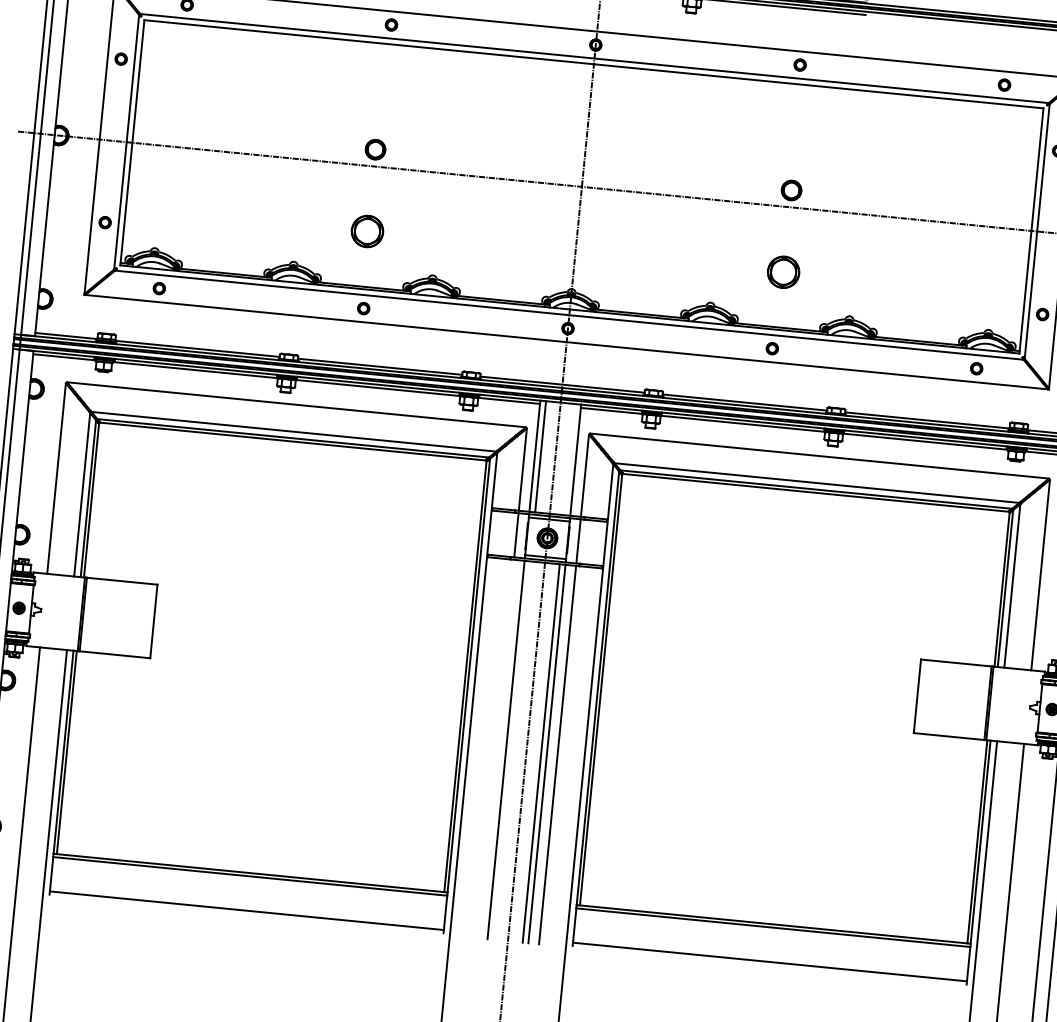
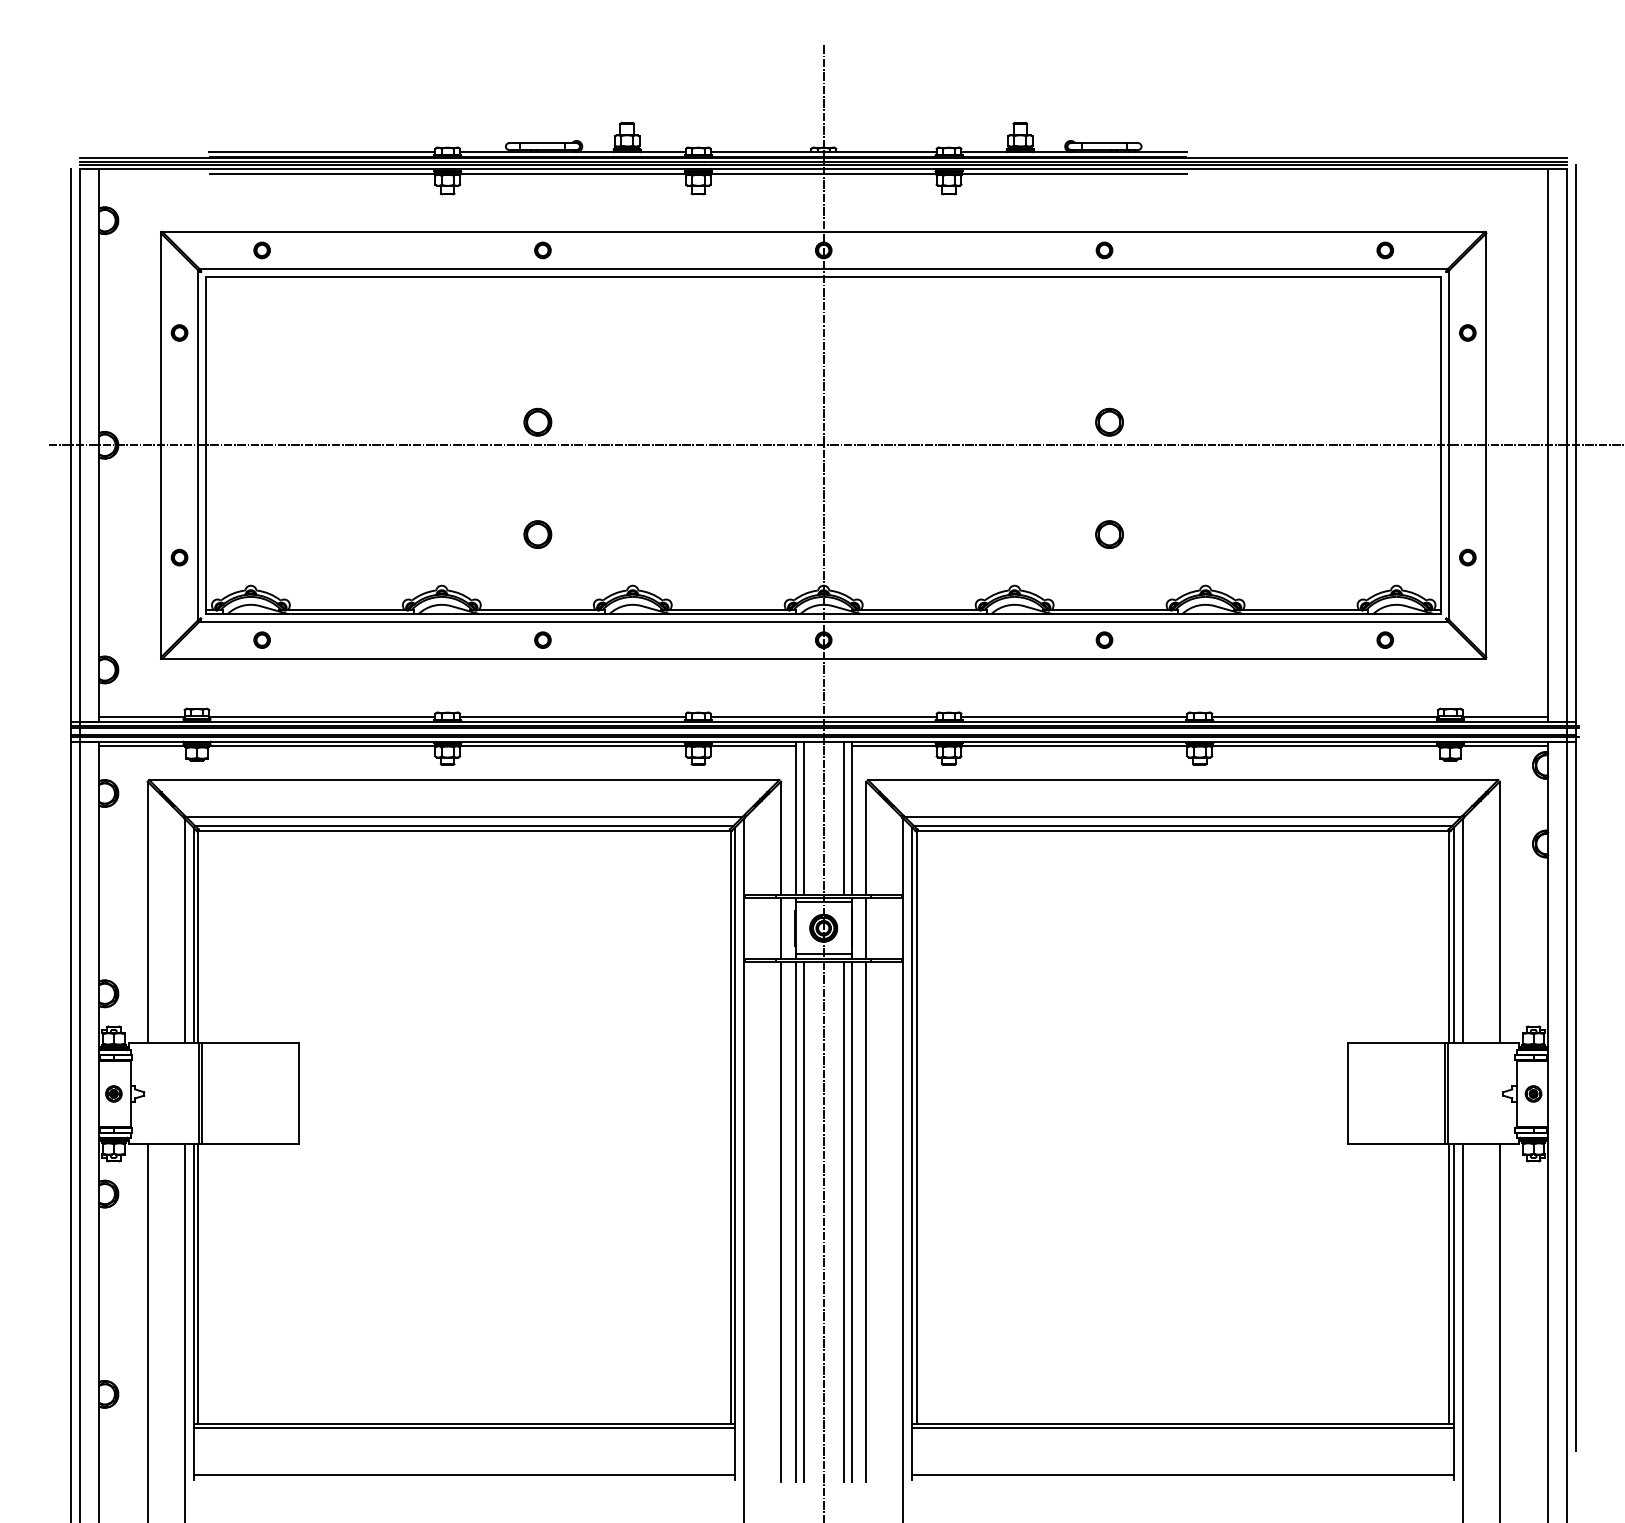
part: (367, 231) -> (537, 534), size x0.62
part: (783, 272) -> (1109, 534), size x0.62
line: (569, 459) -> (843, 817), added
line: (495, 748) -> (781, 1221), added
line: (511, 750) -> (803, 1221), added

